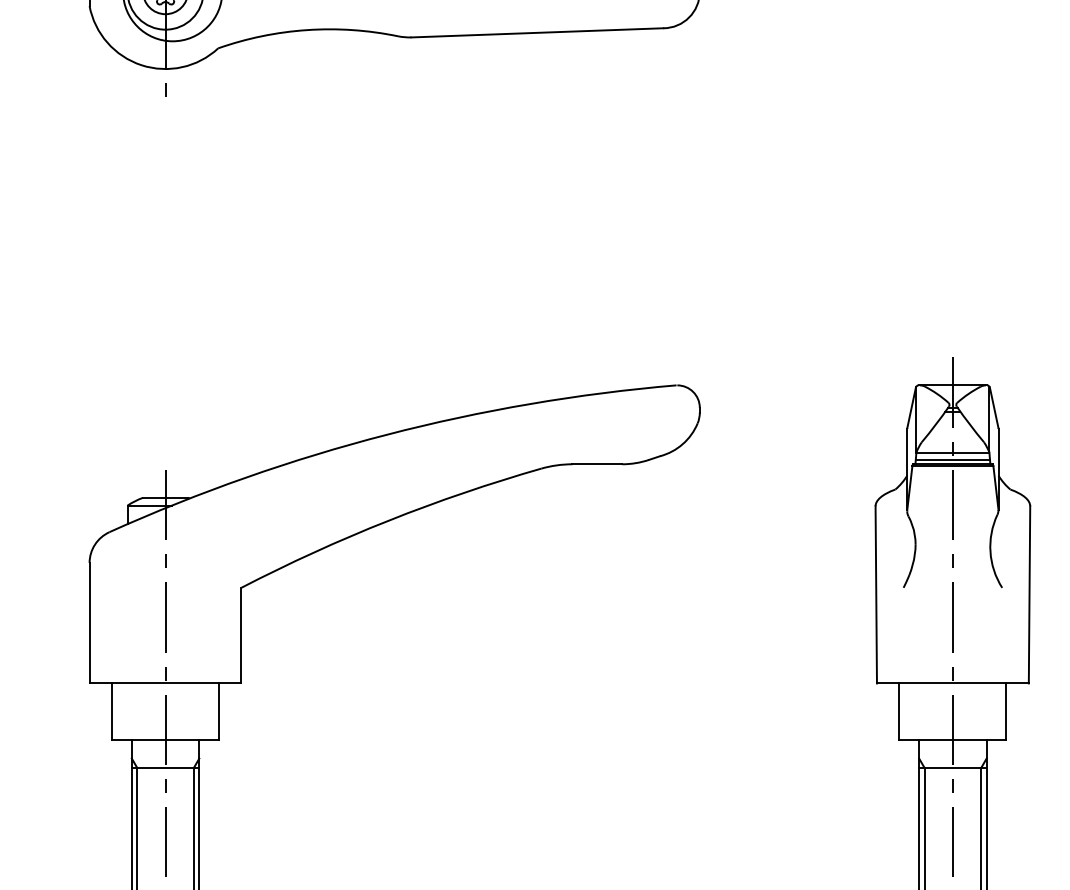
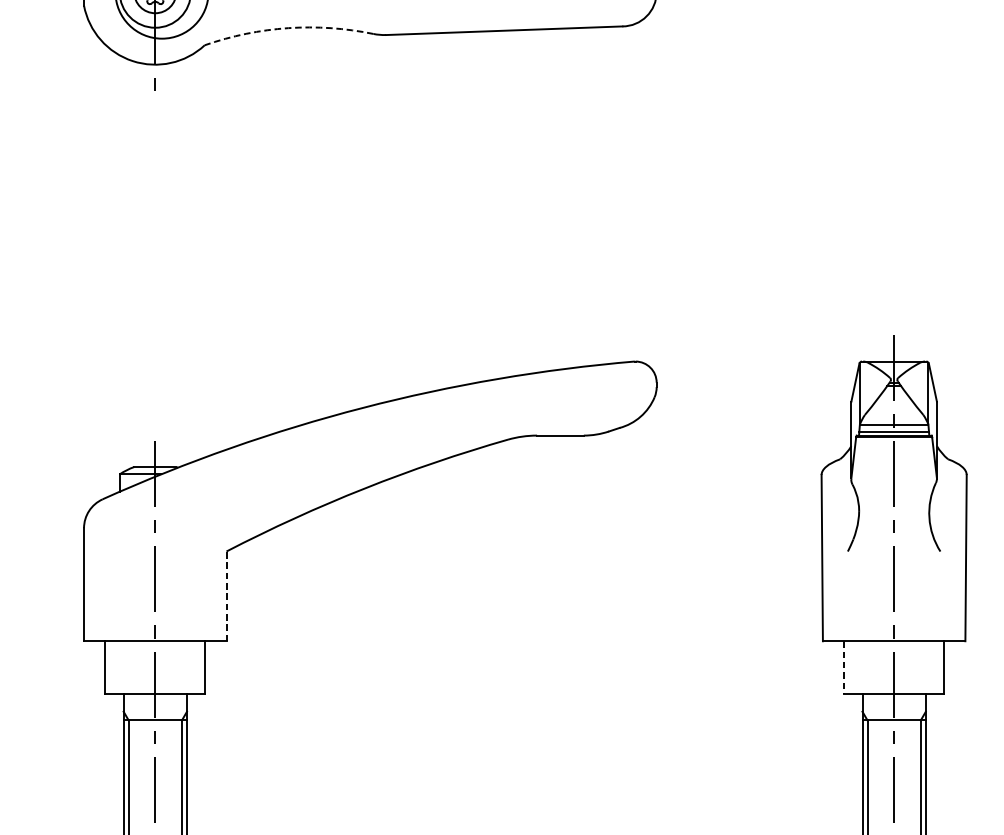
arc: (307, 30) -> (288, 28), solid -> dashed
line: (241, 635) -> (226, 596), solid -> dashed
line: (899, 712) -> (844, 668), solid -> dashed

